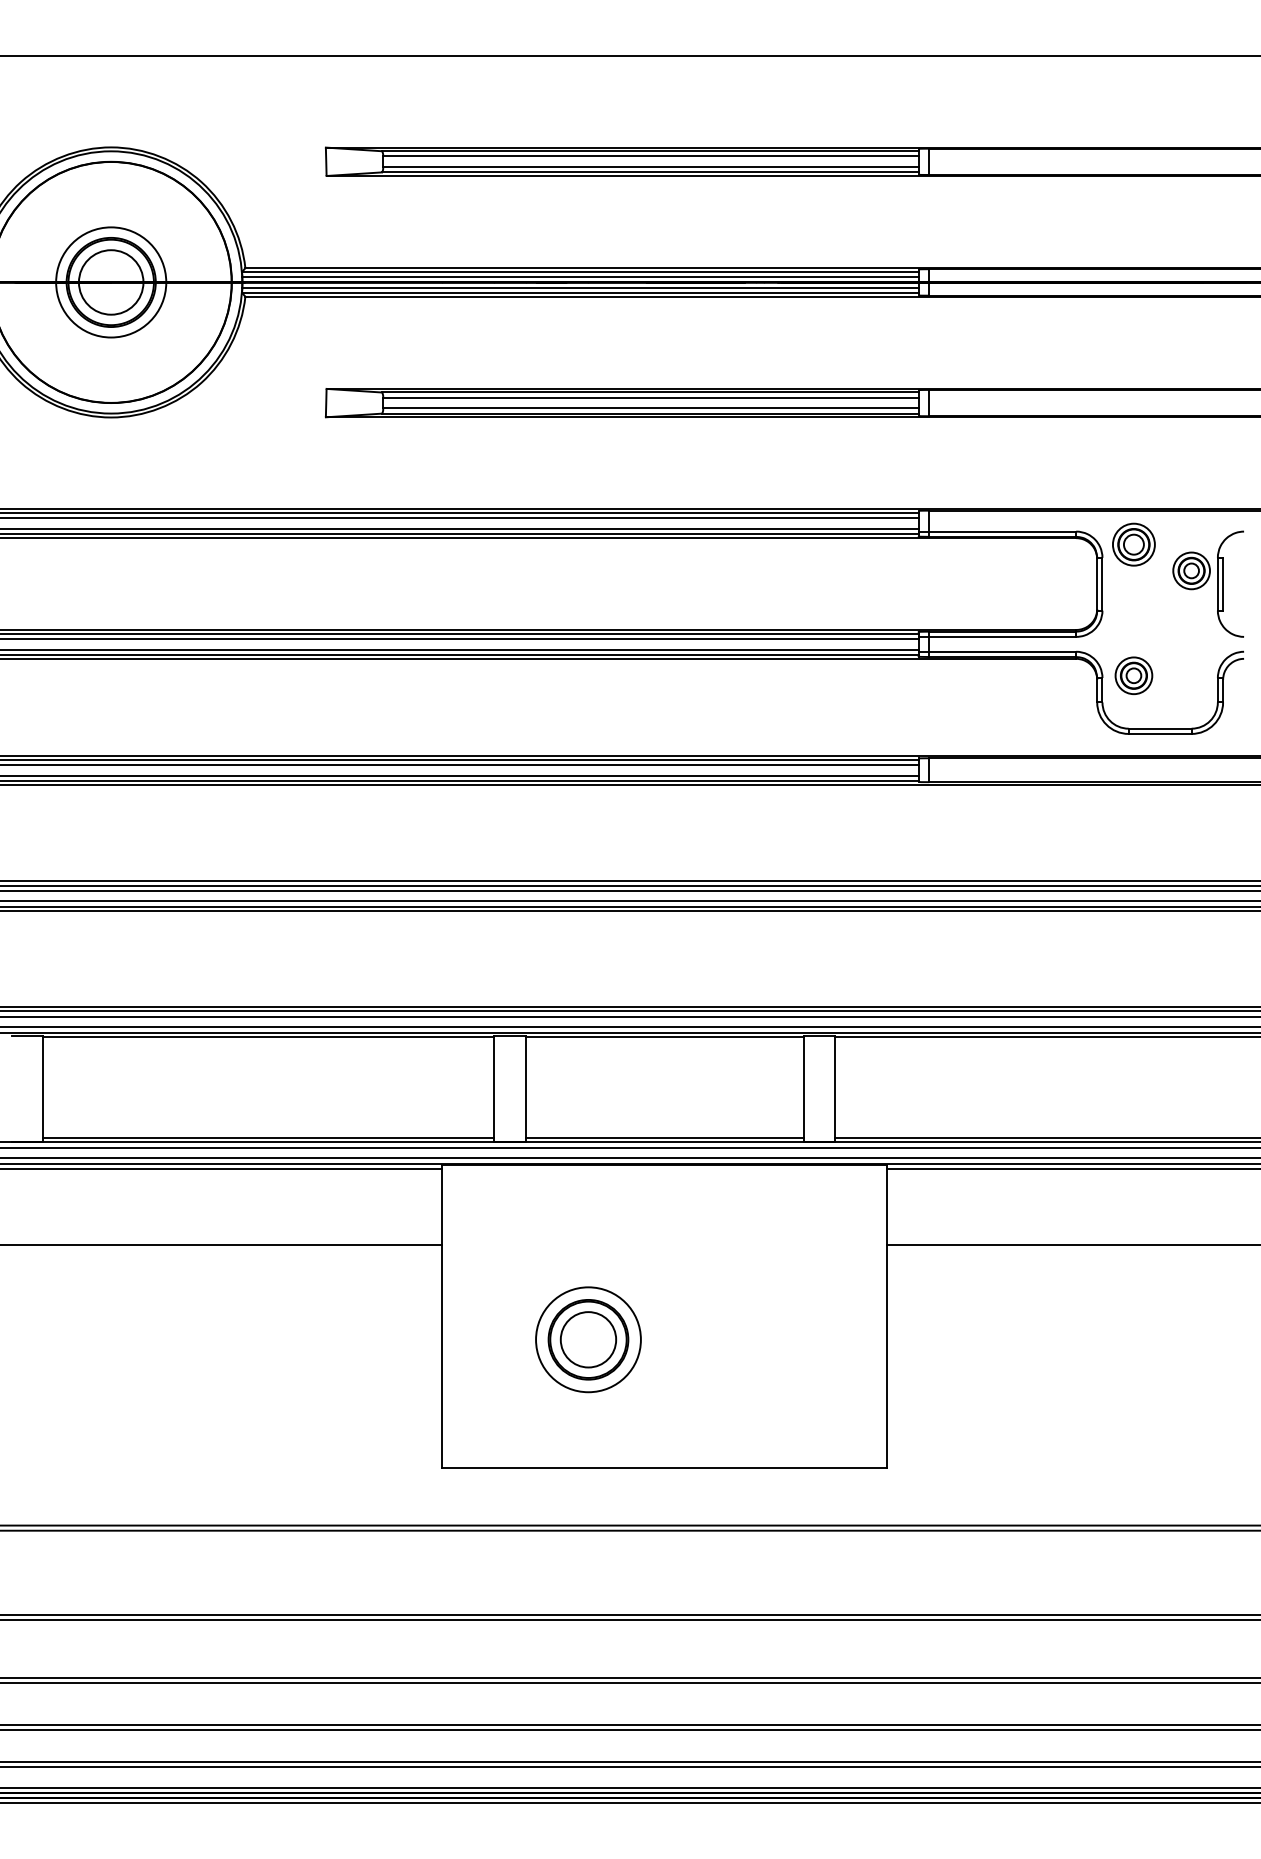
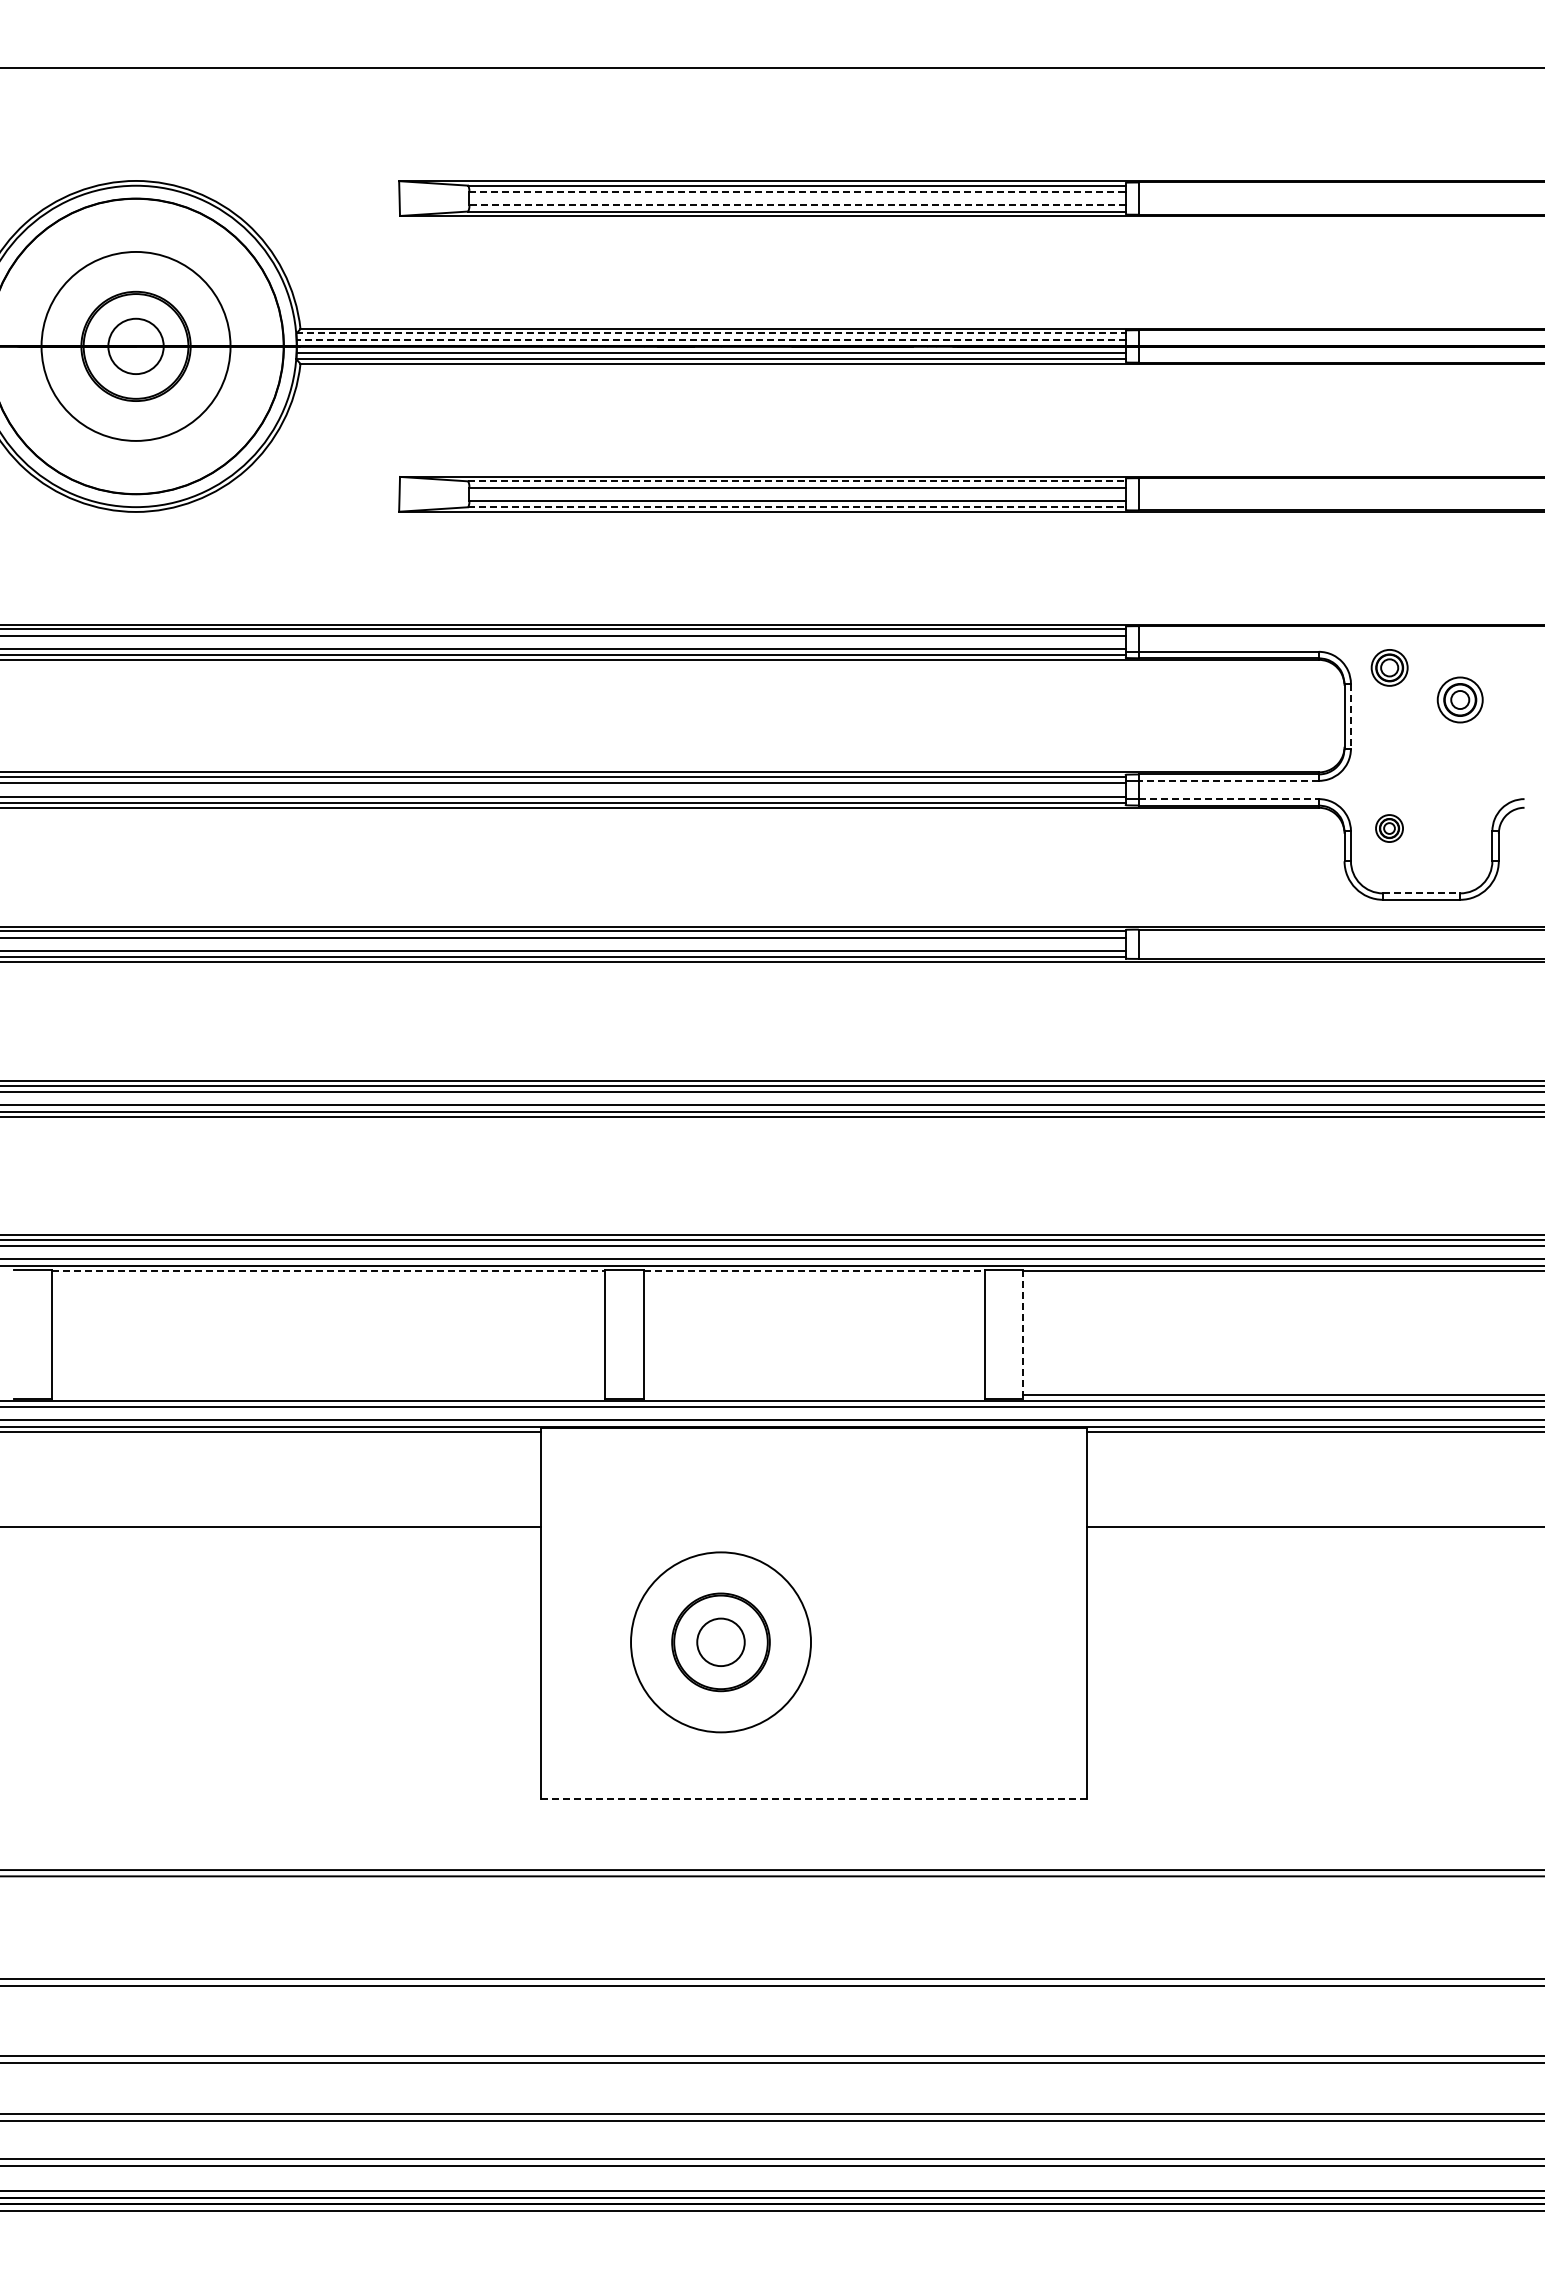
line: (651, 156) -> (798, 192), solid -> dashed
line: (650, 167) -> (797, 205), solid -> dashed
line: (580, 271) -> (711, 333), solid -> dashed
line: (580, 276) -> (711, 339), solid -> dashed
circle: (110, 281) -> (135, 345), size x0.7
circle: (110, 281) -> (135, 345), size x1.4
line: (650, 392) -> (797, 481), solid -> dashed
line: (650, 413) -> (797, 507), solid -> dashed
part: (1133, 544) -> (1389, 667), size x0.7
line: (1102, 584) -> (1350, 716), solid -> dashed
part: (1223, 584) -> (1499, 716), removed
line: (1002, 636) -> (1228, 780), solid -> dashed
line: (1002, 652) -> (1228, 799), solid -> dashed
part: (1133, 675) -> (1389, 828), size x0.6
line: (1160, 728) -> (1421, 893), solid -> dashed
line: (269, 1037) -> (329, 1271), solid -> dashed
line: (664, 1037) -> (814, 1271), solid -> dashed
line: (835, 1088) -> (1023, 1334), solid -> dashed
line: (268, 1138) -> (328, 1395), removed
line: (663, 1138) -> (813, 1395), removed
circle: (588, 1339) -> (720, 1642), size x0.7
circle: (588, 1339) -> (720, 1642), size x1.4
line: (663, 1467) -> (813, 1799), solid -> dashed

